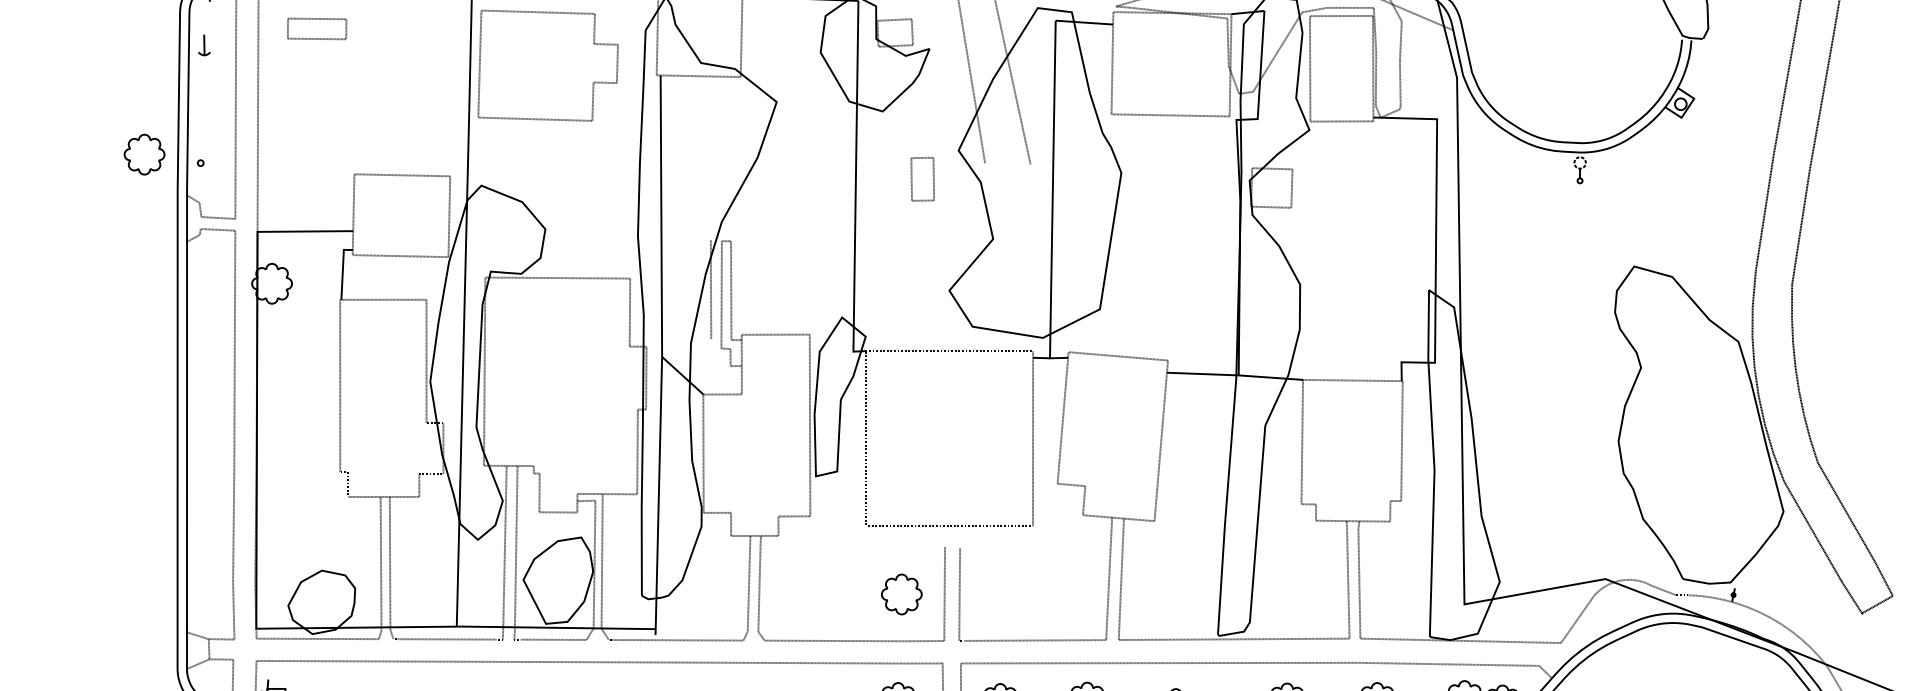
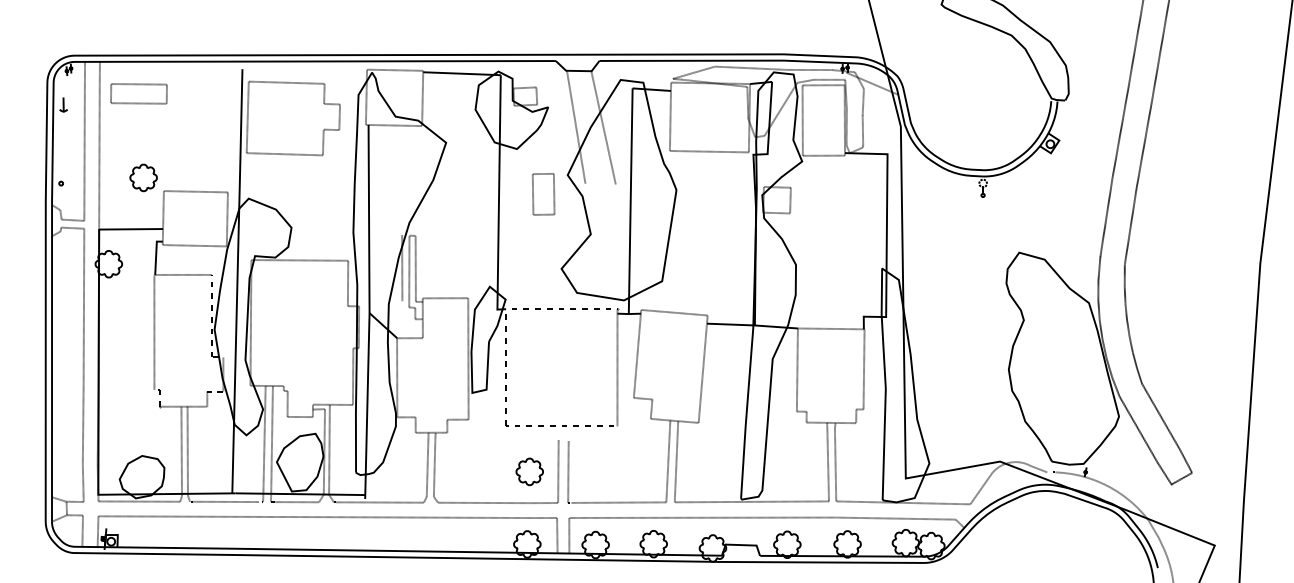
part: (316, 28) -> (138, 93), size x1.43
part: (144, 154) -> (143, 177), moved
part: (922, 179) -> (543, 194), size x1.43

